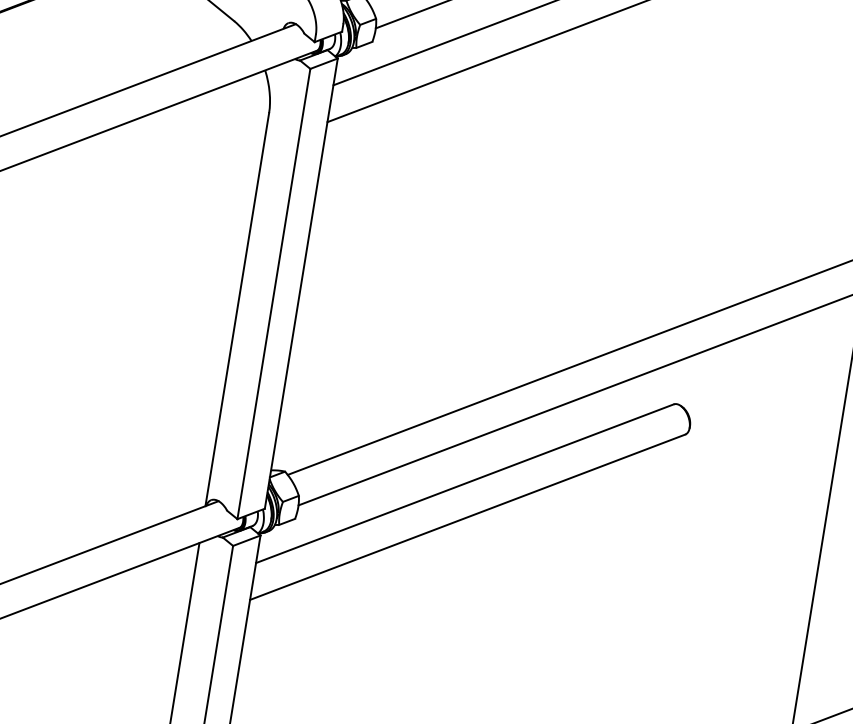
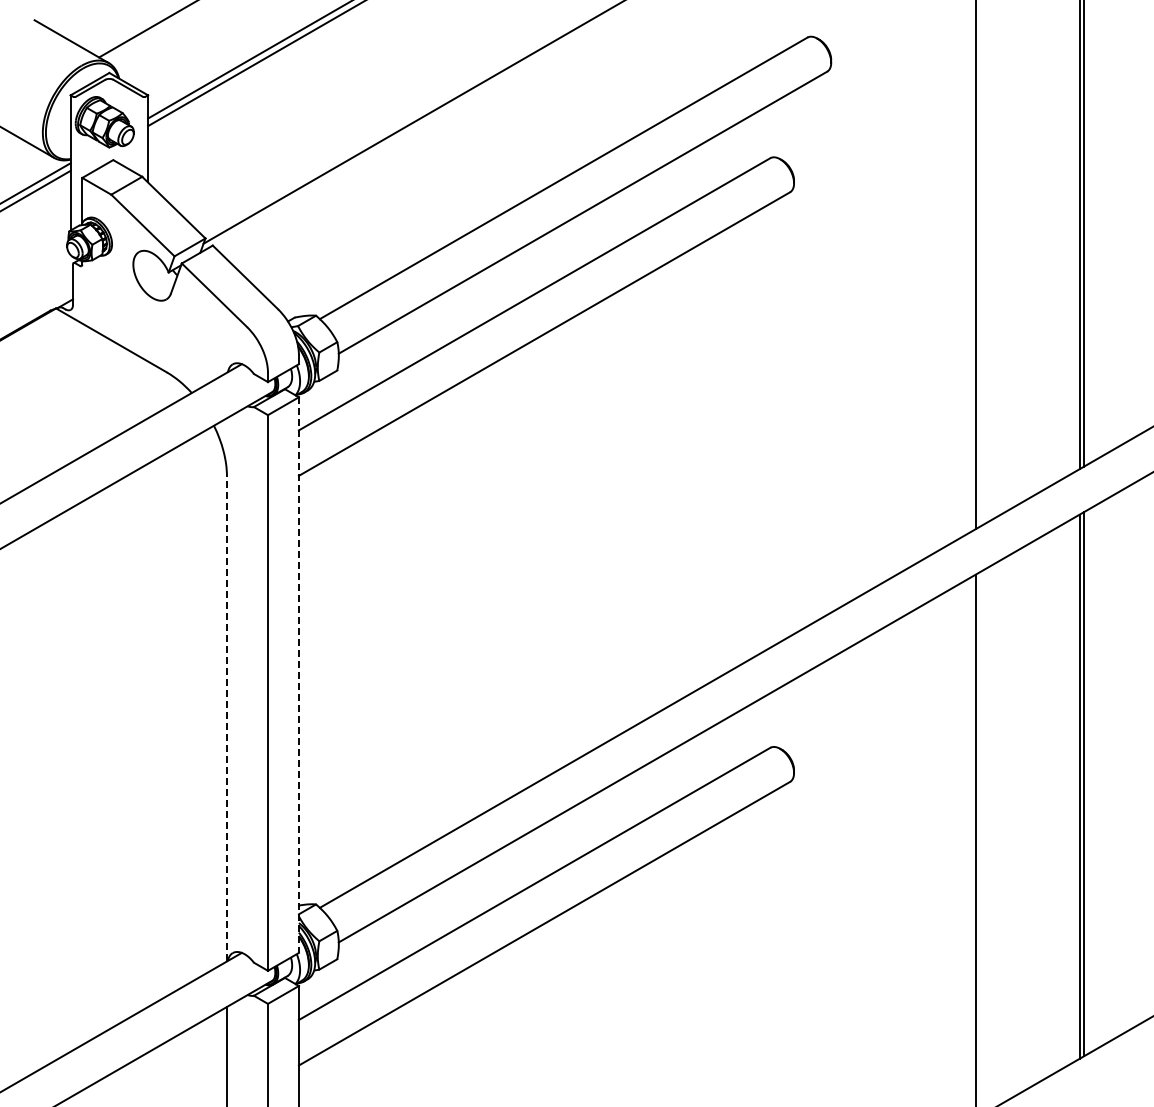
line: (300, 283) -> (298, 675), solid -> dashed
line: (236, 309) -> (226, 718), solid -> dashed

